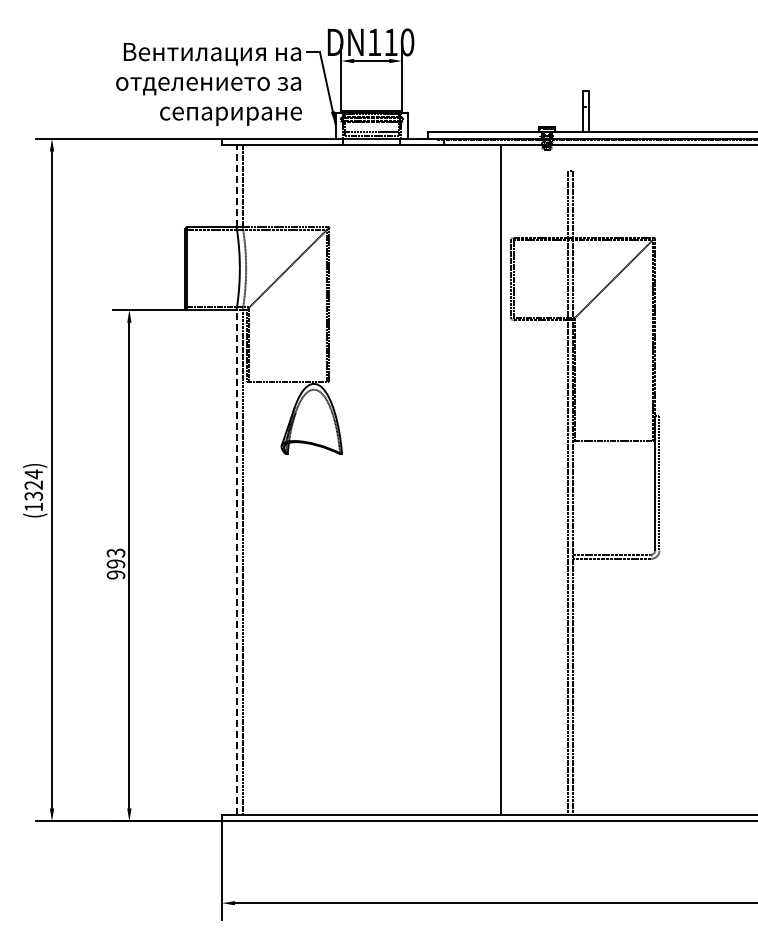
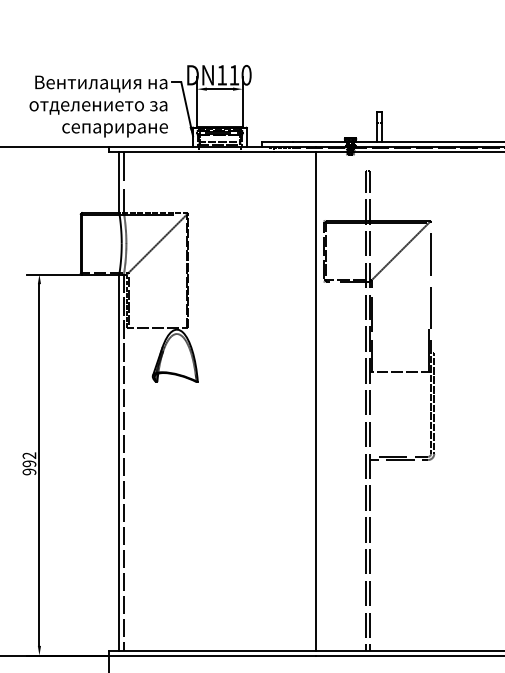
line: (236, 185) -> (119, 181), dashed -> solid
text: (116, 552) -> (29, 455), 993 -> 992
line: (236, 562) -> (119, 462), dashed -> solid

